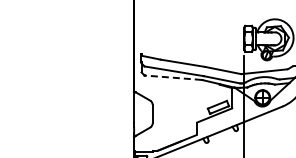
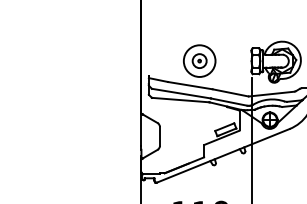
part: (192, 38) -> (199, 60), added
line: (173, 78) -> (180, 100), dashed -> solid

